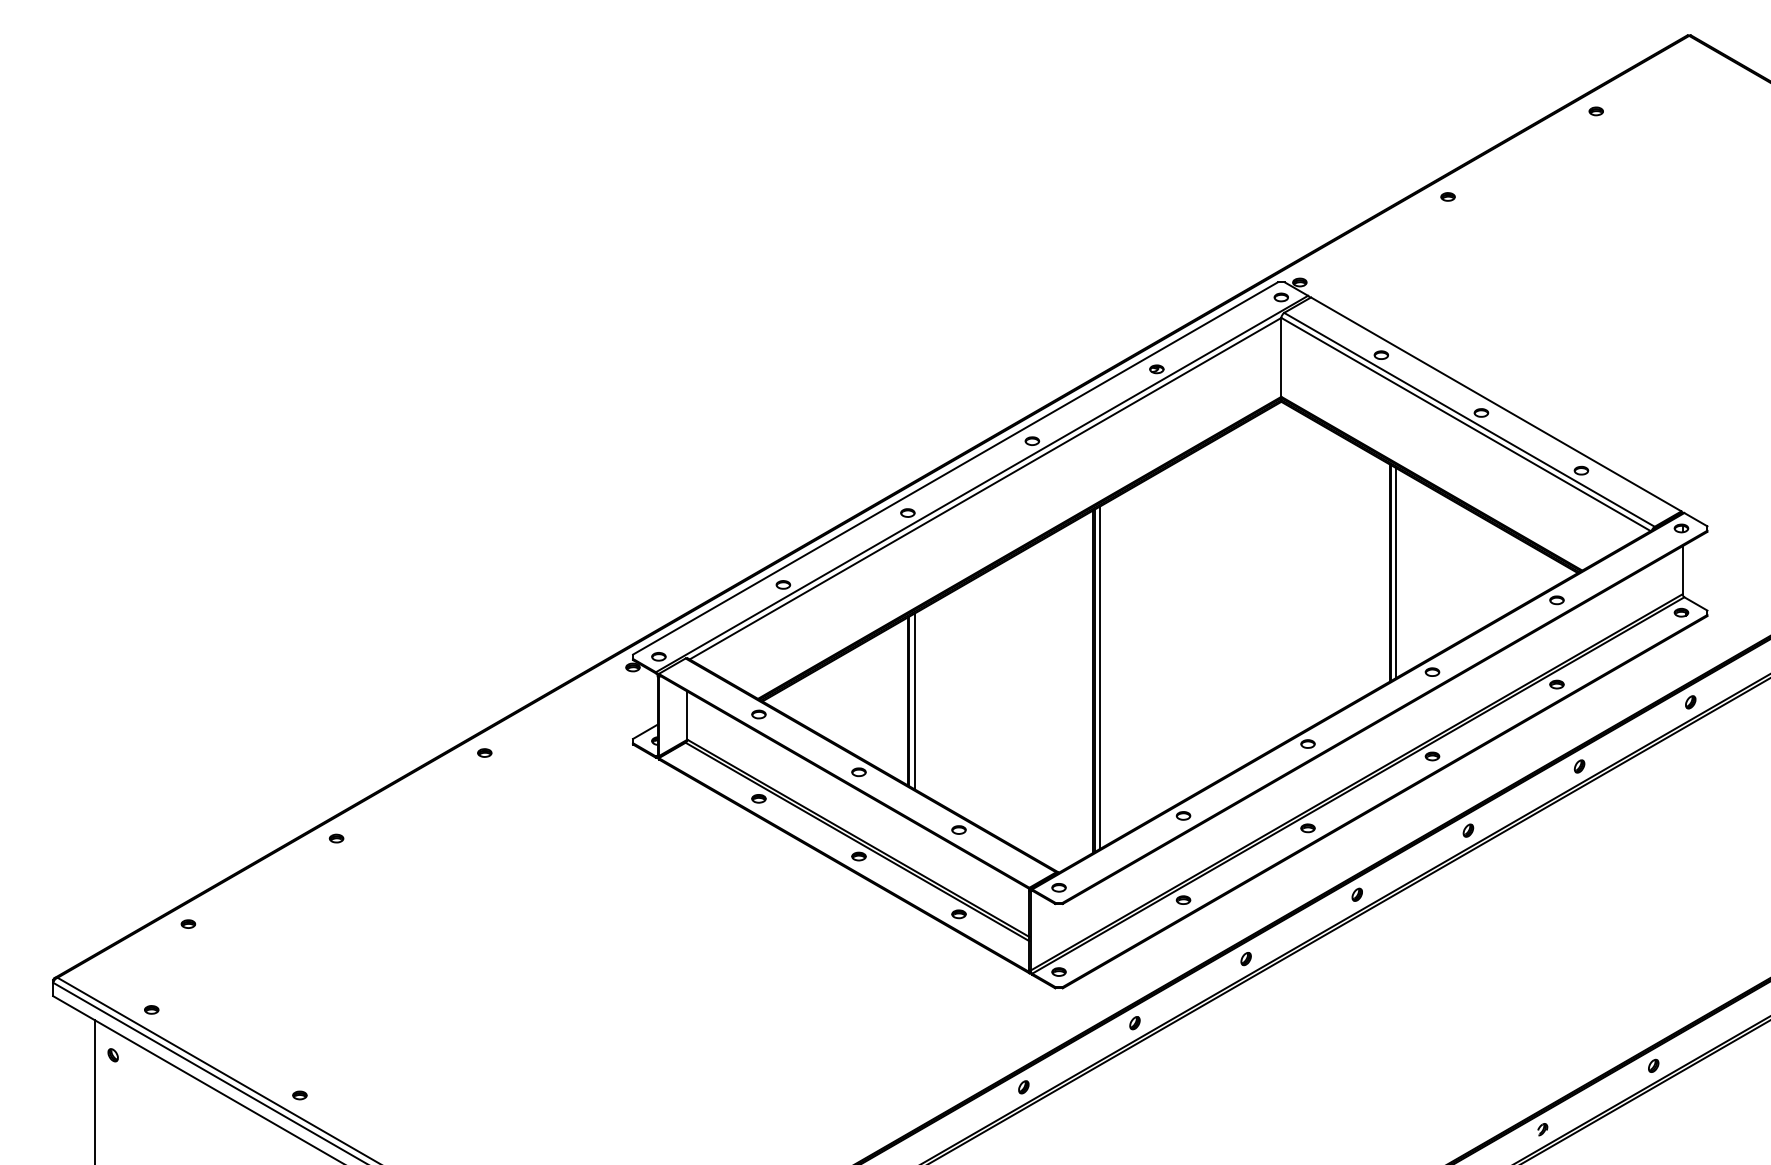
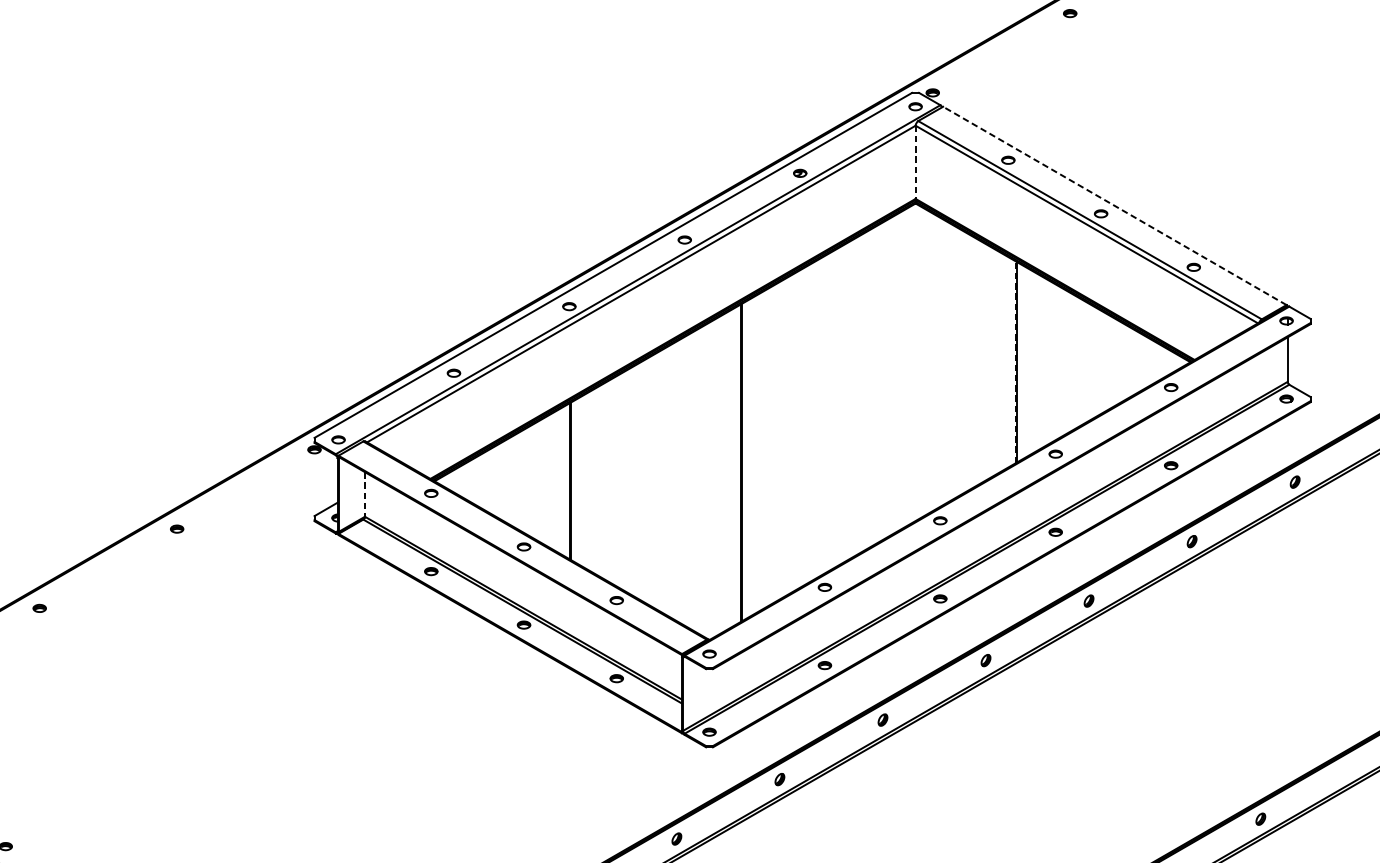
line: (1281, 357) -> (915, 162), solid -> dashed
line: (1496, 404) -> (1115, 206), solid -> dashed
line: (1389, 573) -> (1015, 362), solid -> dashed
line: (1396, 573) -> (1022, 362), removed
line: (1099, 677) -> (747, 459), removed
line: (914, 701) -> (575, 481), removed
line: (687, 716) -> (365, 495), solid -> dashed

